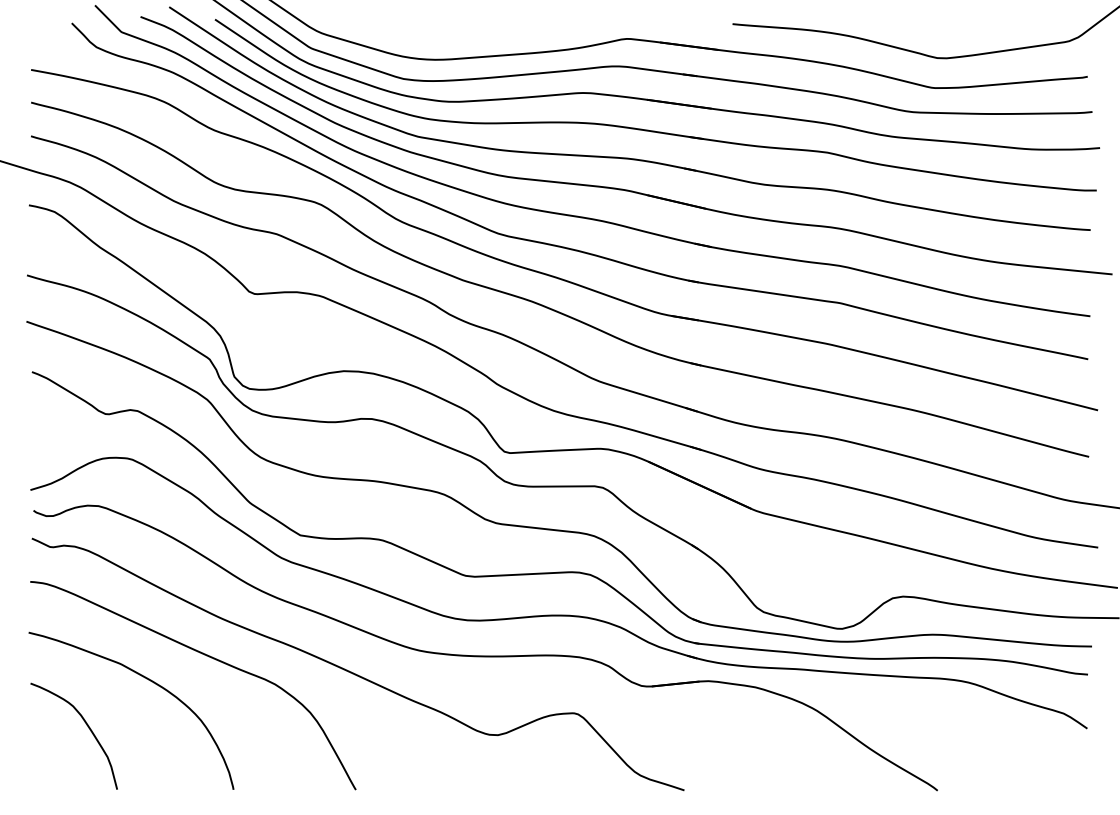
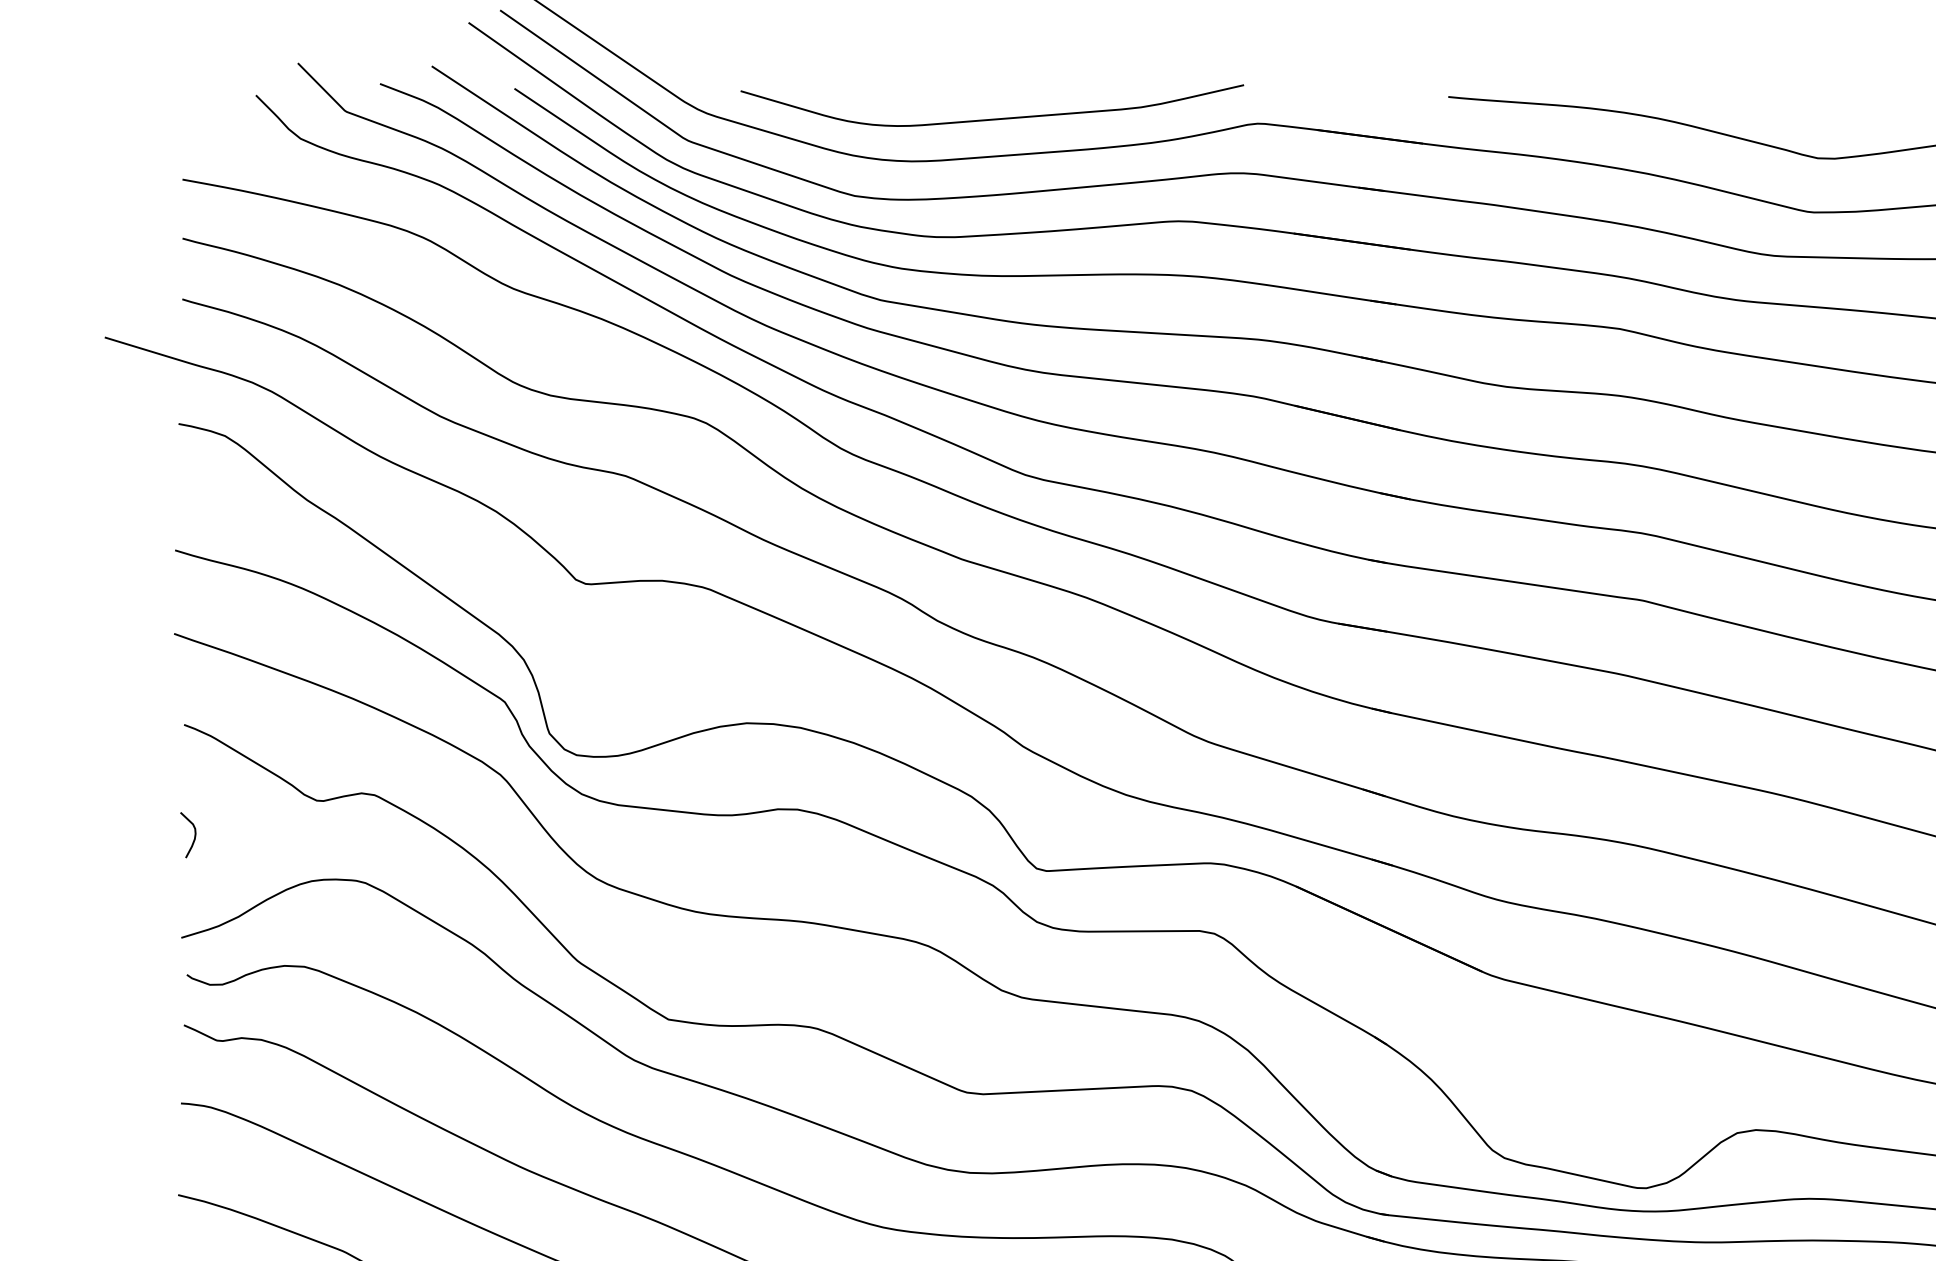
curve: (479, 35) -> (991, 117), added
curve: (36, 435) -> (192, 839), added

